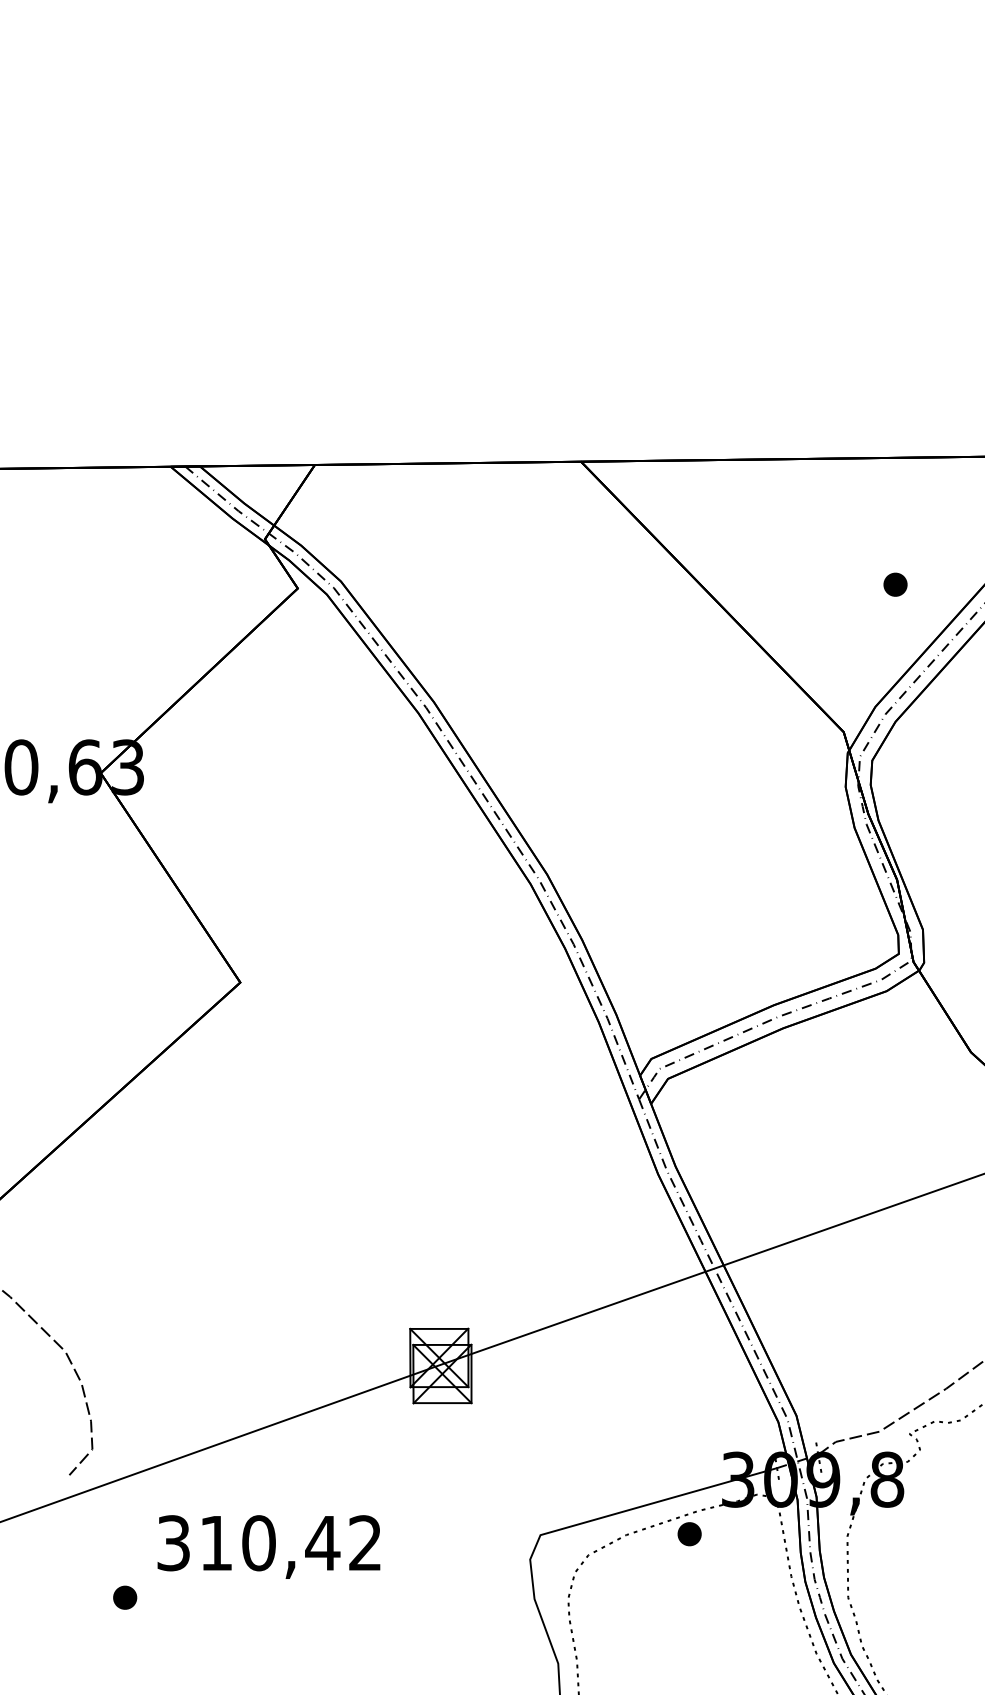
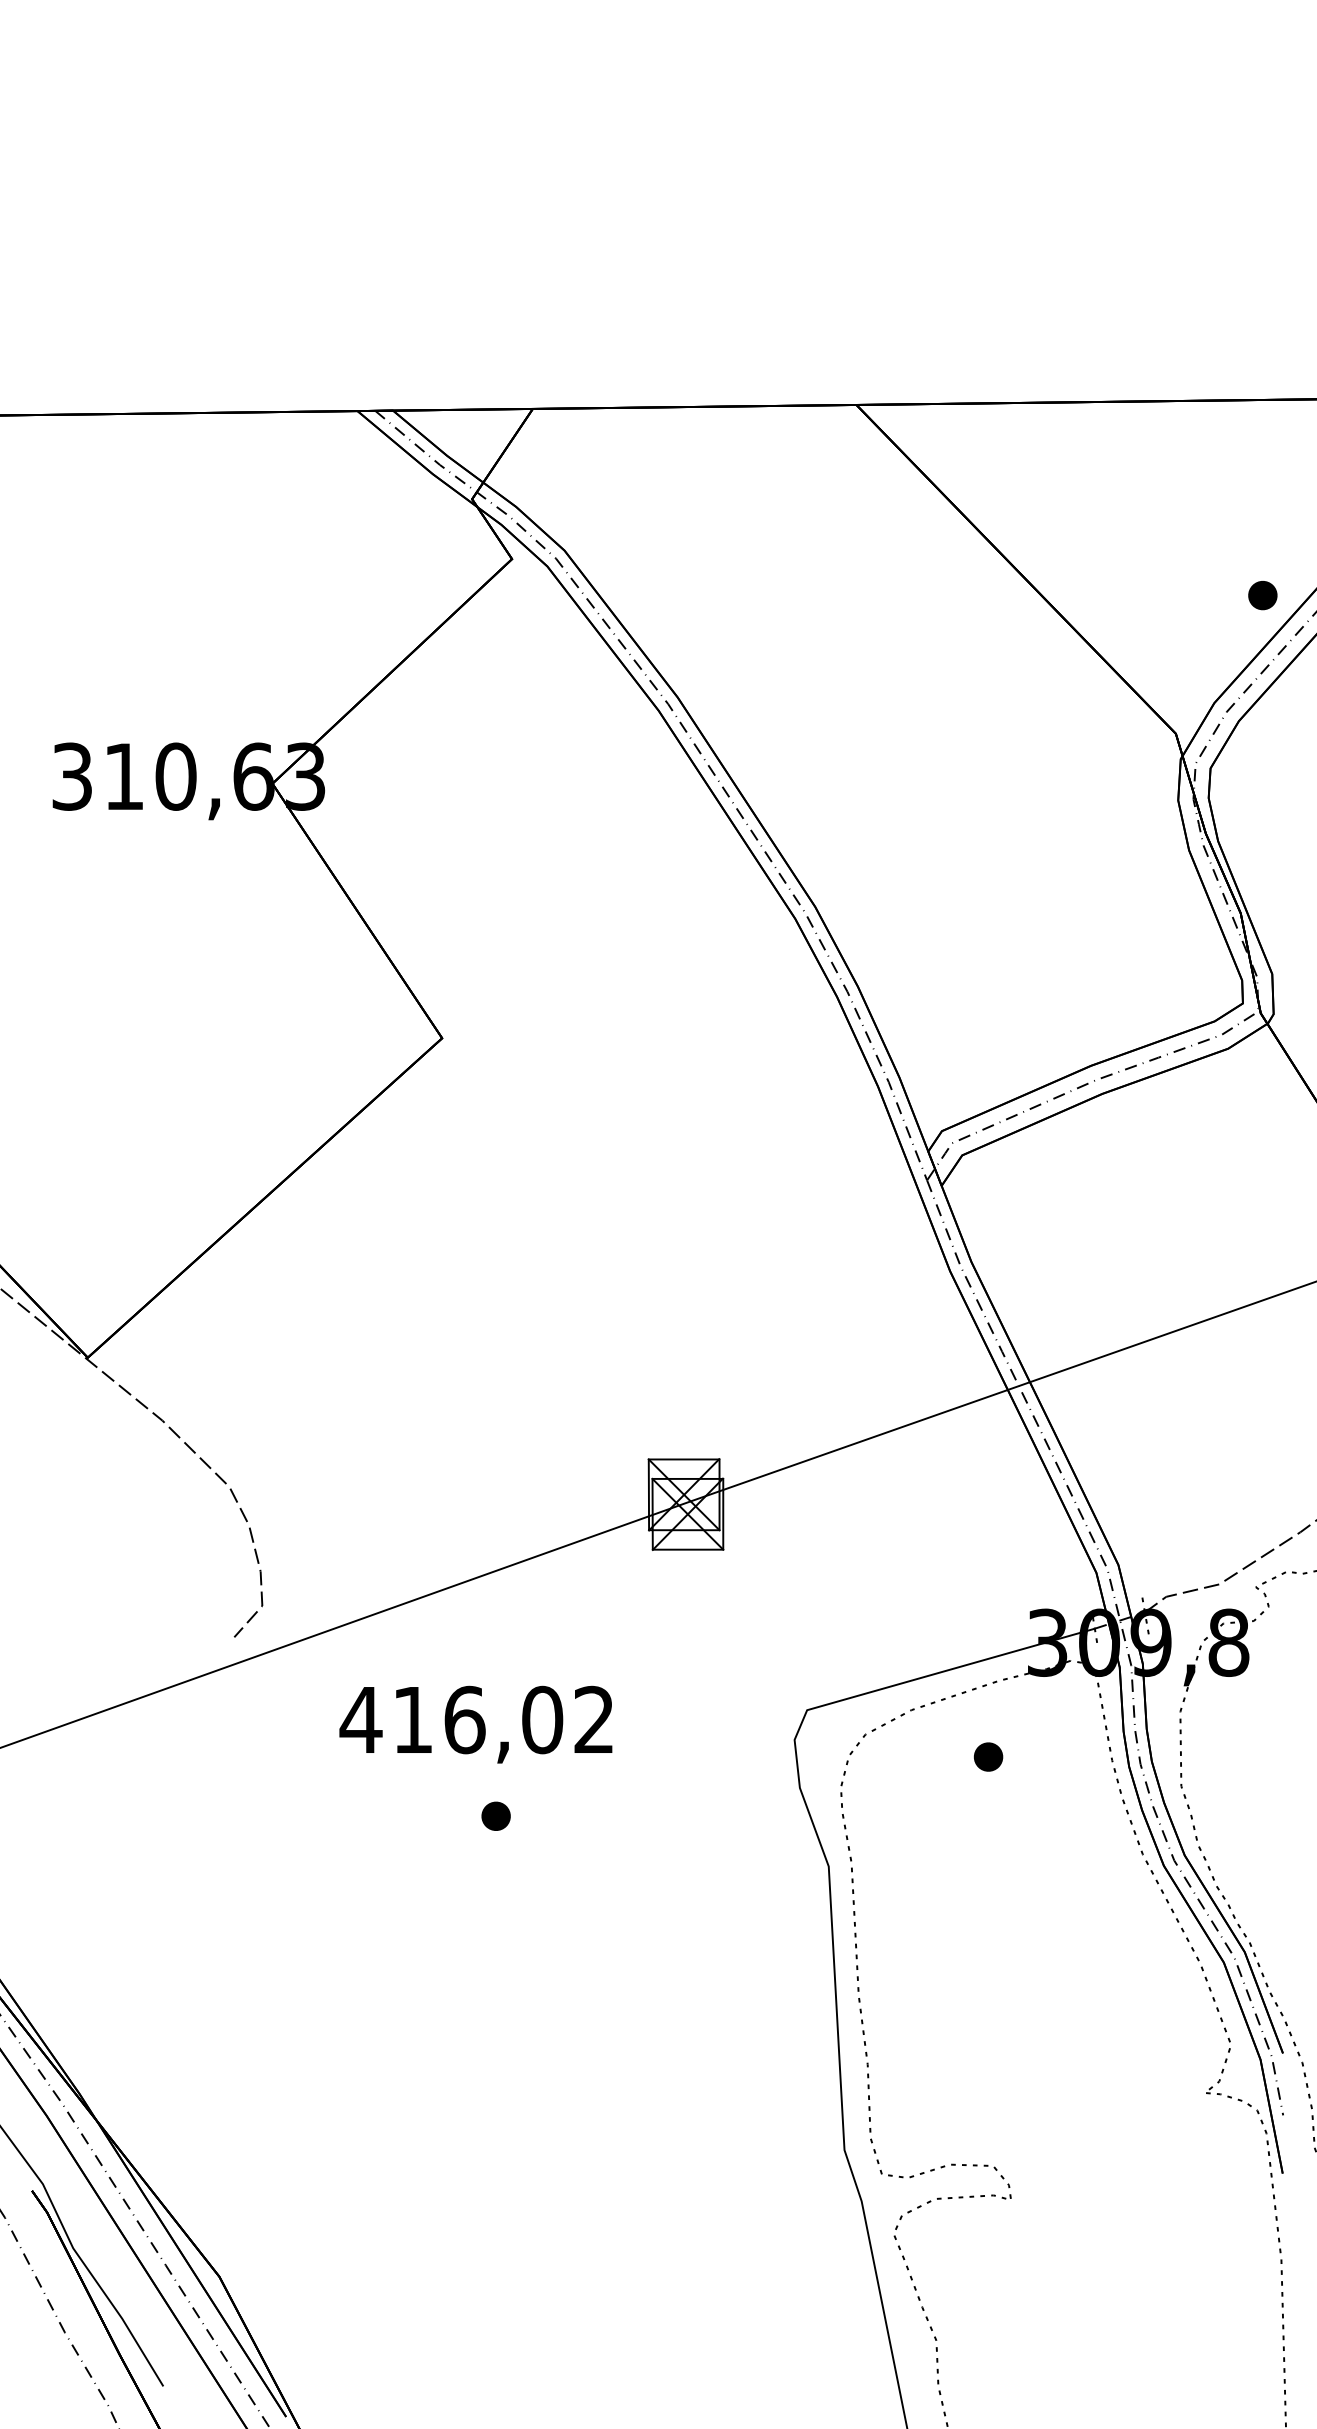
part: (895, 584) -> (1262, 595), moved
part: (689, 1533) -> (988, 1756), moved
text: (248, 1542) -> (451, 1719), 310,42 -> 416,02
part: (124, 1597) -> (495, 1815), moved

